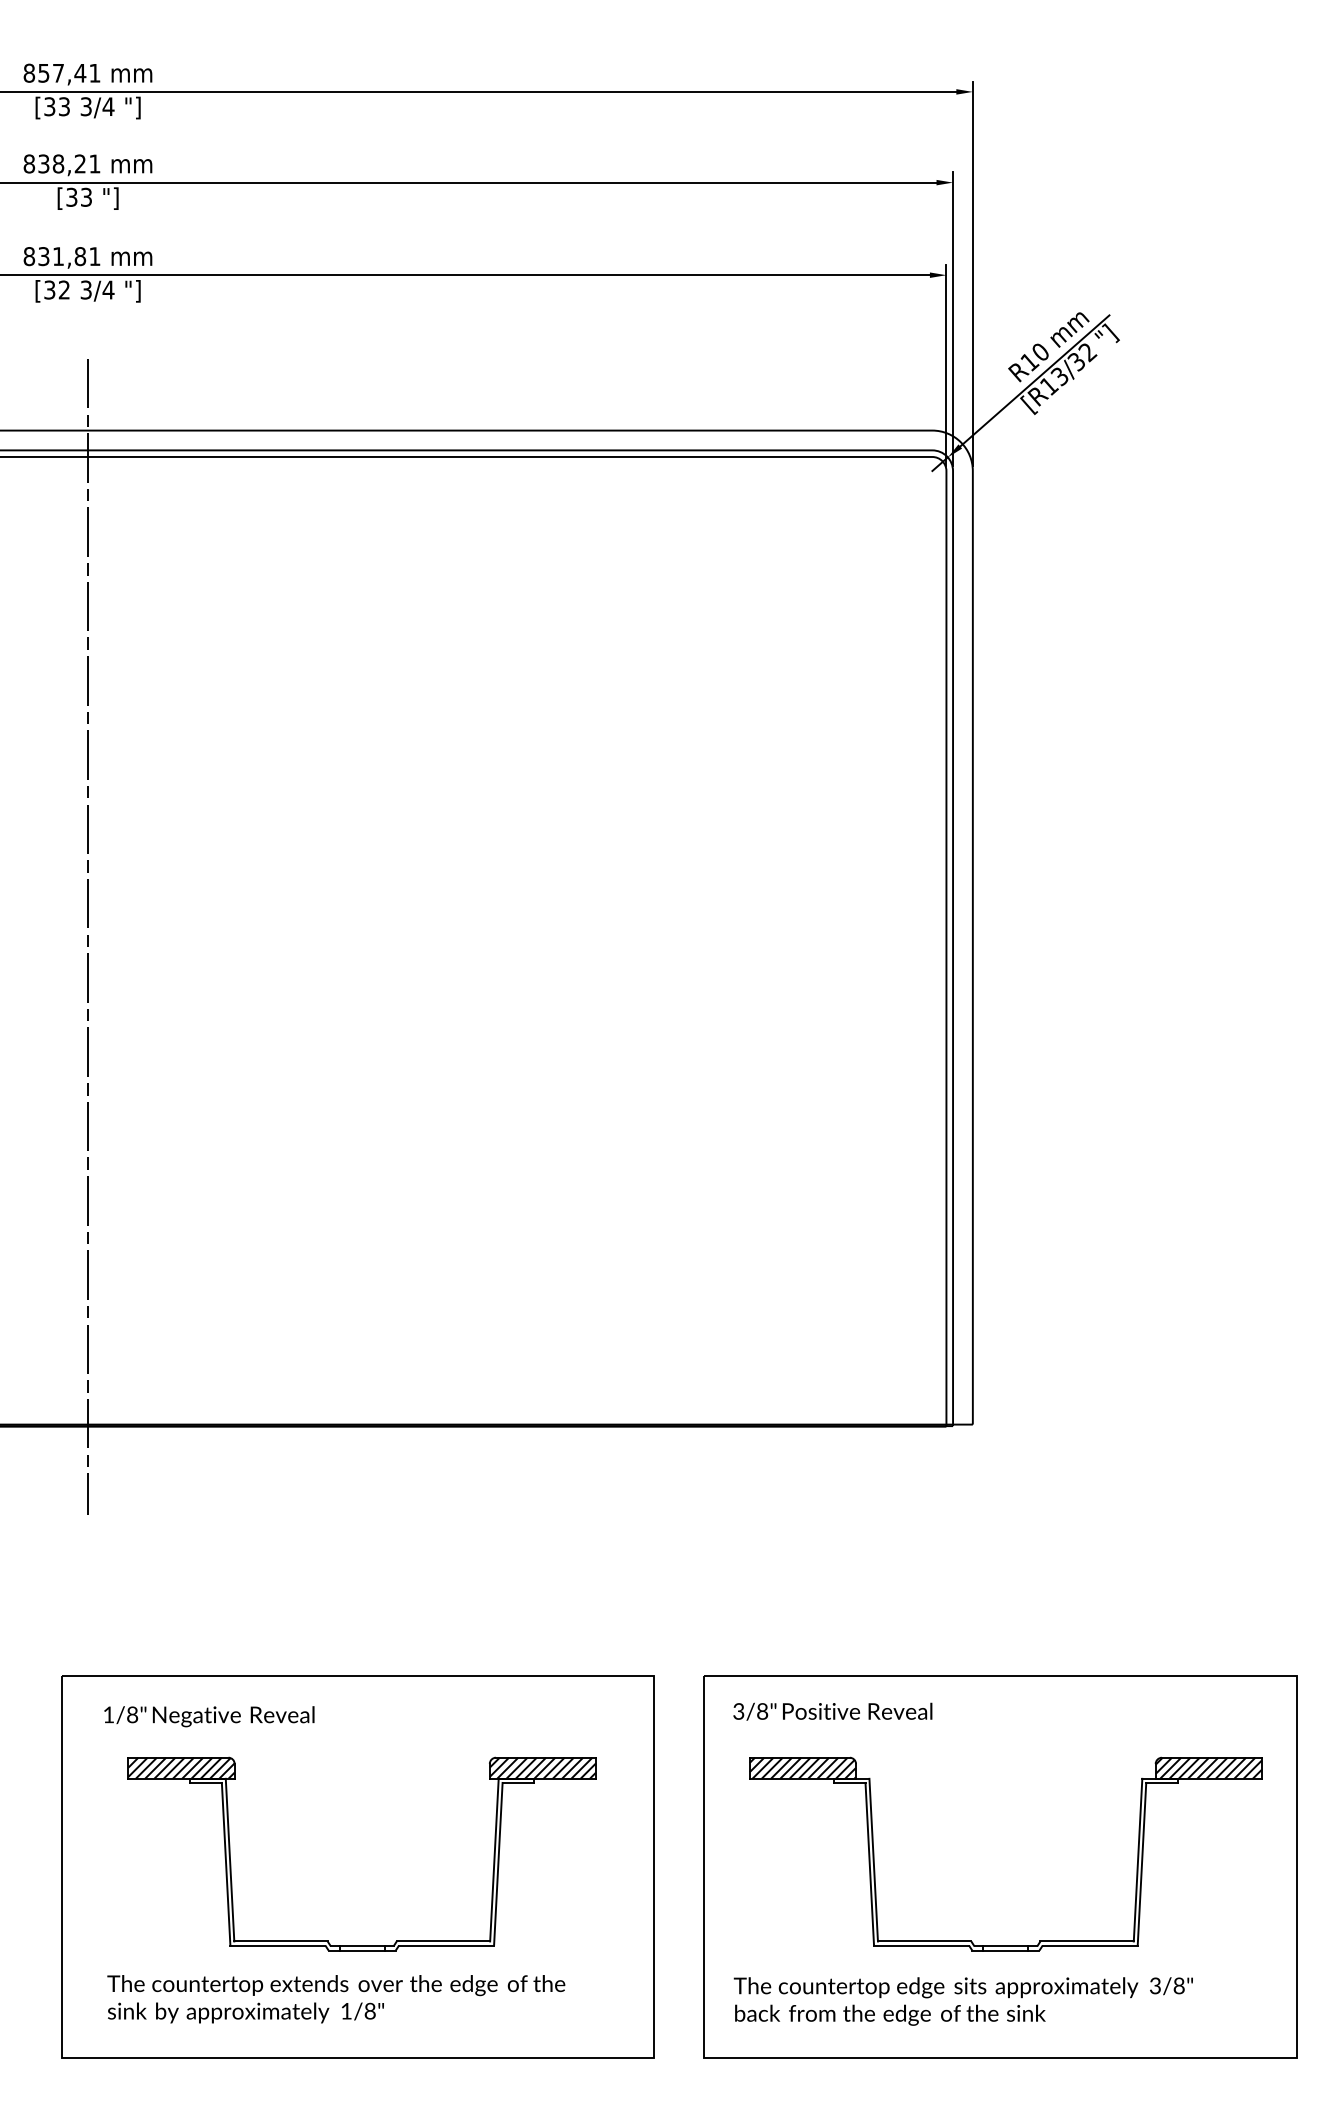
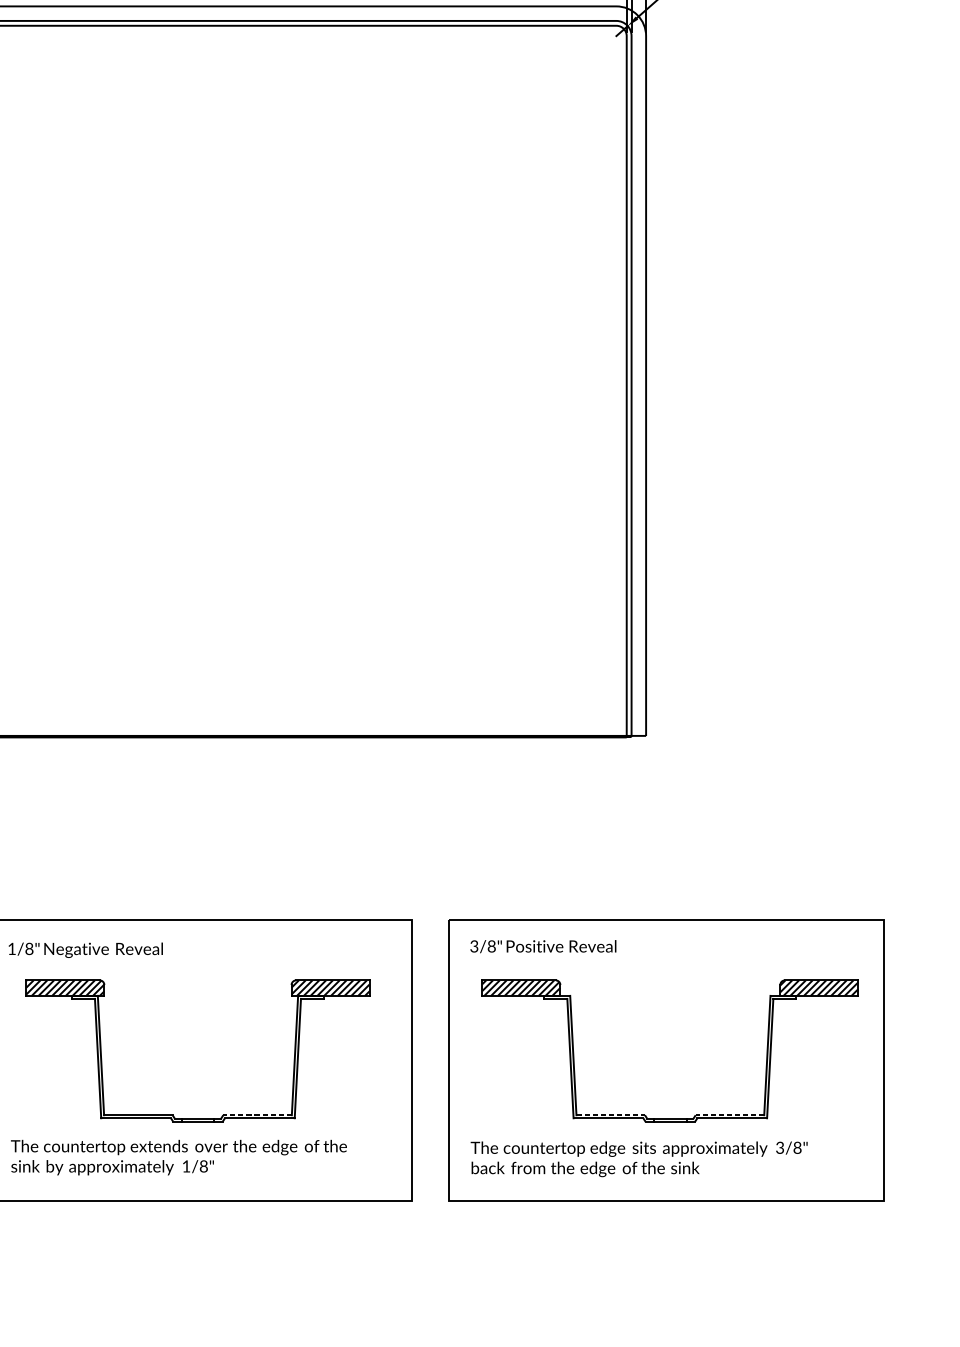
line: (443, 1941) -> (257, 1115), solid -> dashed
line: (924, 1941) -> (610, 1115), solid -> dashed
line: (1087, 1941) -> (730, 1115), solid -> dashed

